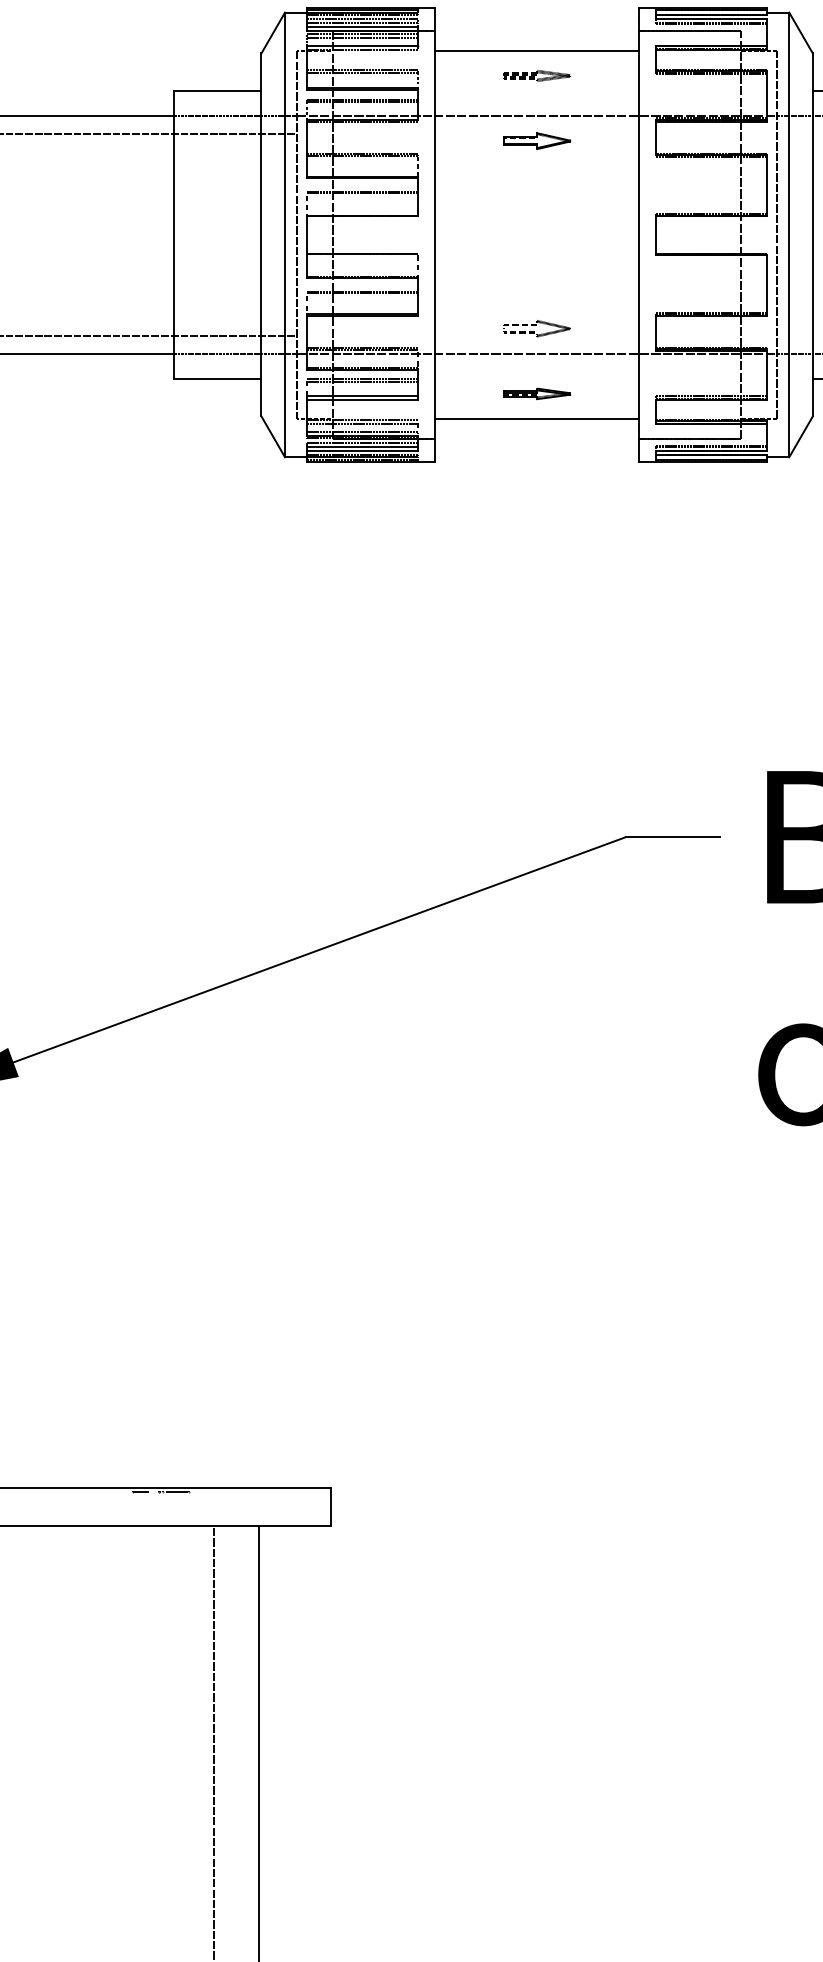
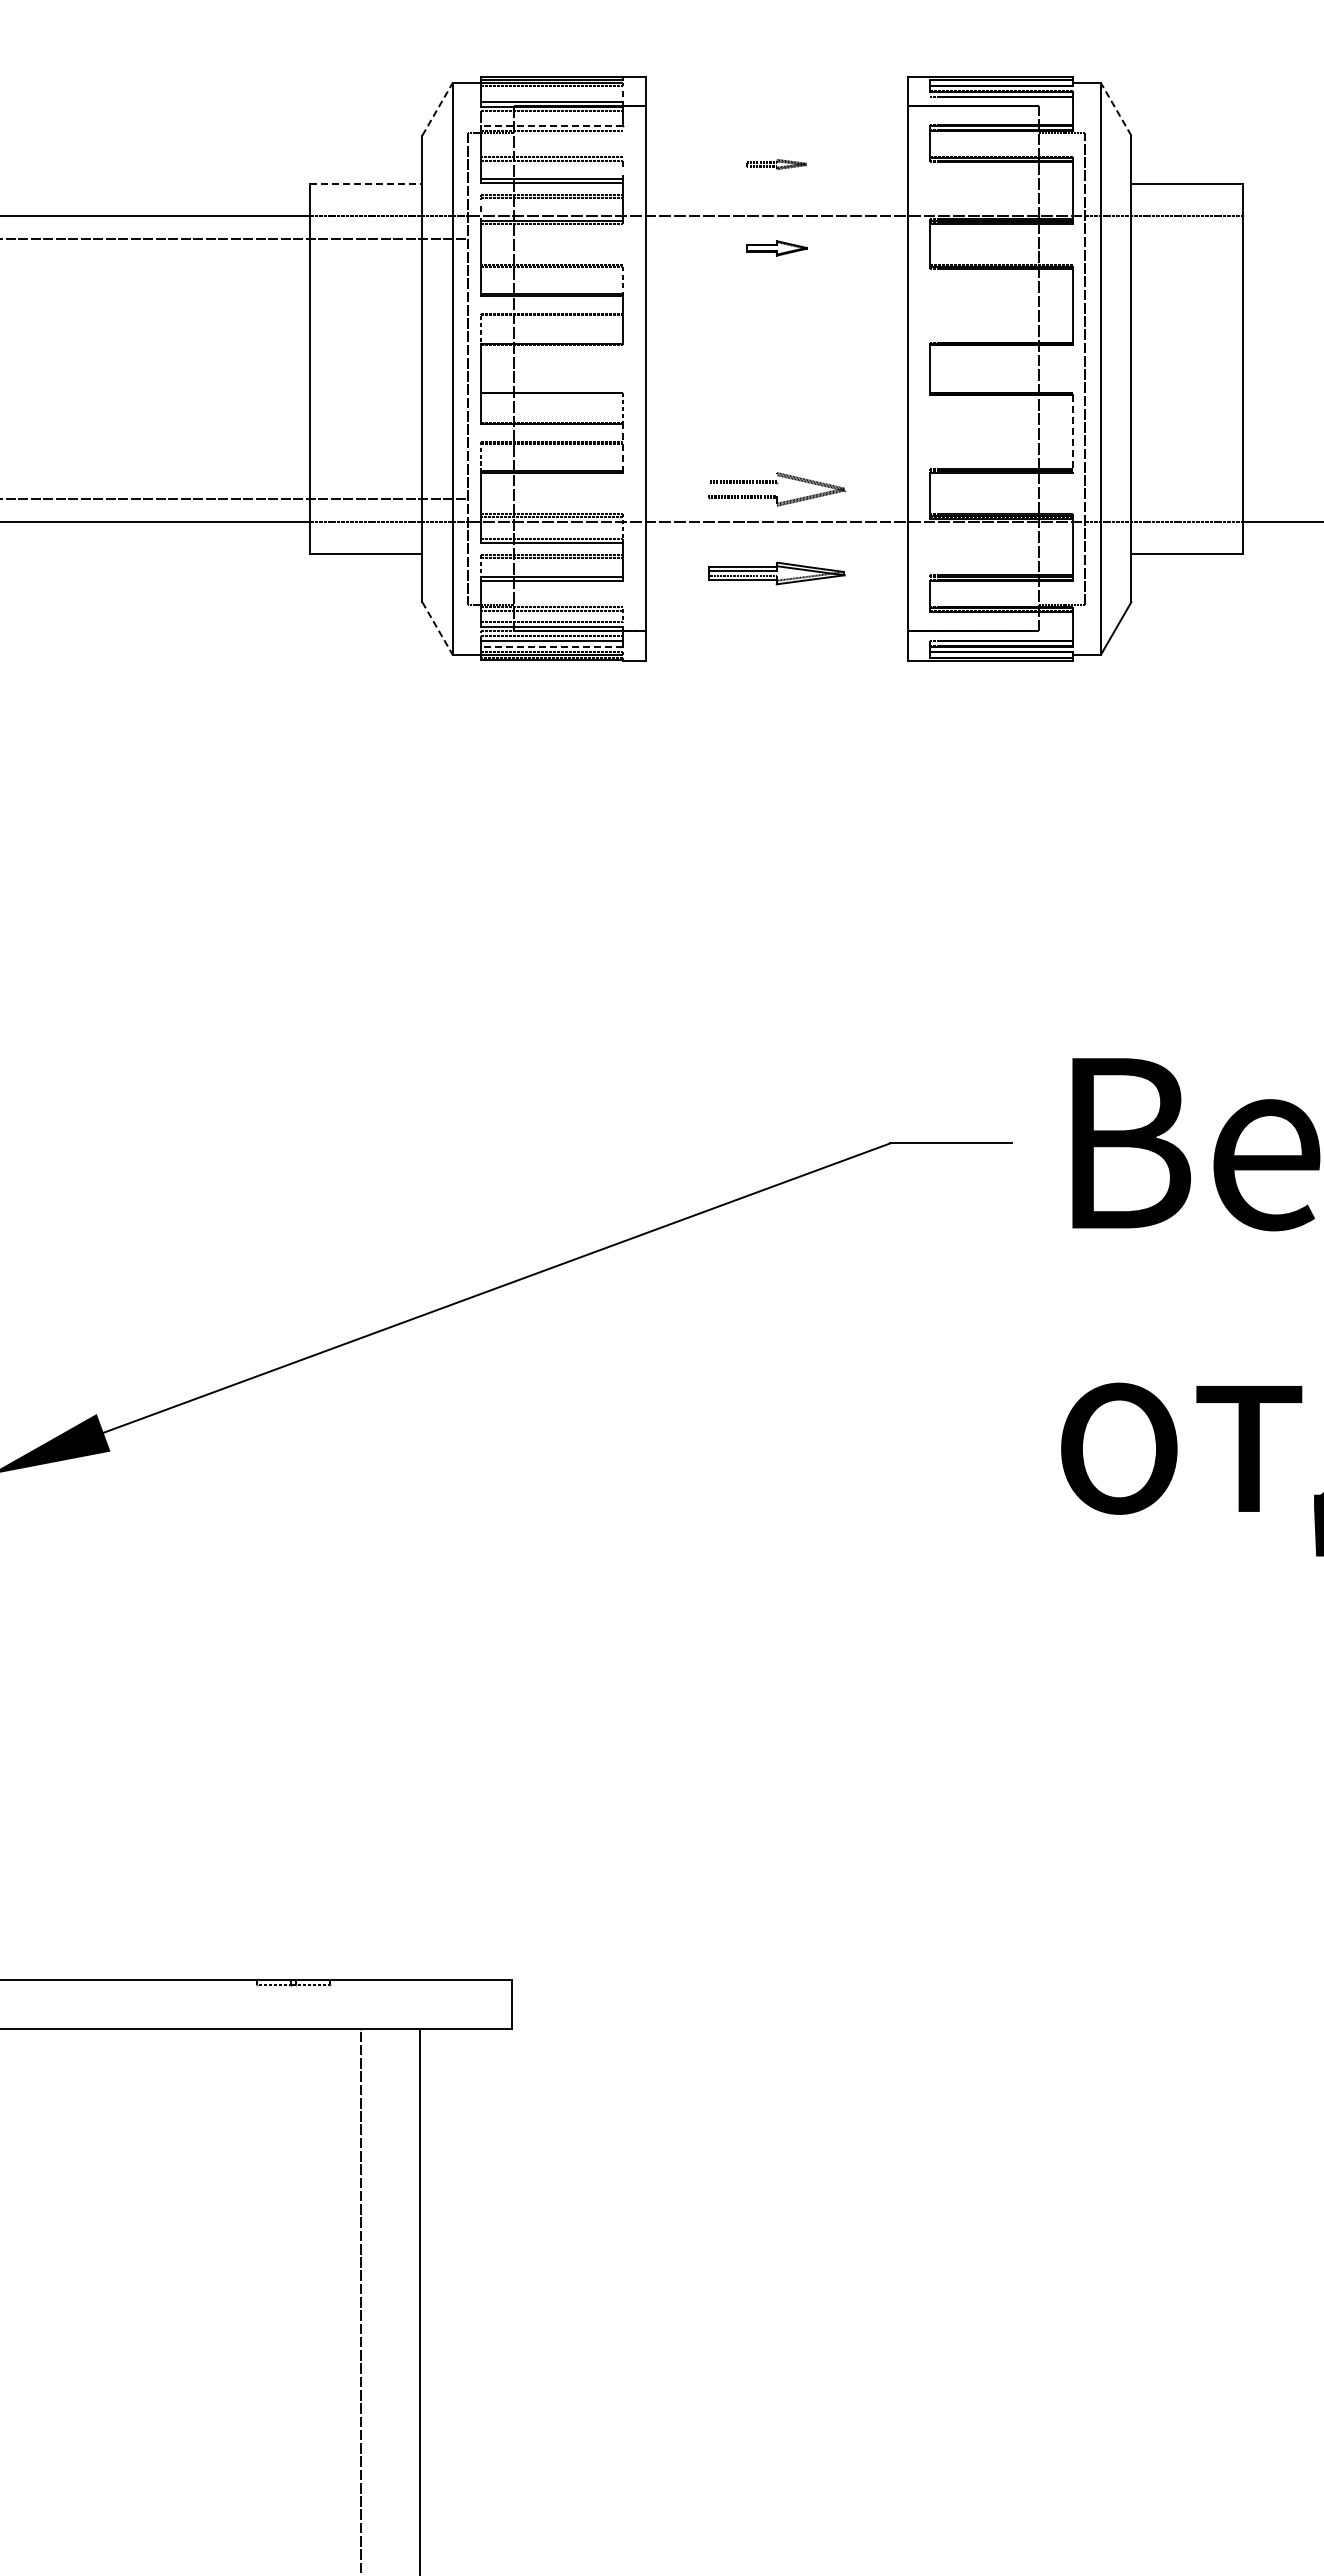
line: (362, 19) -> (552, 91), removed
line: (362, 23) -> (552, 96), removed
line: (273, 32) -> (437, 108), solid -> dashed
line: (800, 32) -> (1115, 108), solid -> dashed
line: (362, 37) -> (552, 115), removed
line: (361, 46) -> (551, 126), solid -> dashed
line: (536, 51) -> (776, 132), removed
part: (536, 75) -> (776, 164), size x0.7
line: (217, 90) -> (366, 183), solid -> dashed
part: (536, 141) -> (776, 248), size x0.7
line: (767, 285) -> (1072, 434), solid -> dashed
line: (417, 296) -> (623, 447), solid -> dashed
part: (536, 328) -> (776, 489), size x1.6
part: (536, 393) -> (776, 572), size x1.6
line: (536, 418) -> (776, 605), removed
line: (273, 436) -> (437, 628), solid -> dashed
line: (361, 450) -> (551, 646), solid -> dashed

